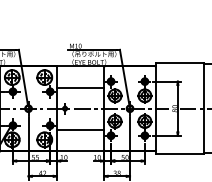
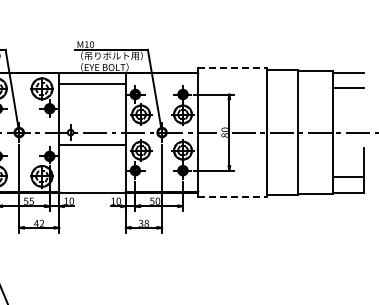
line: (180, 63) -> (233, 68), solid -> dashed
line: (80, 88) -> (92, 84), moved
line: (80, 129) -> (92, 145), moved
line: (180, 154) -> (233, 196), solid -> dashed

